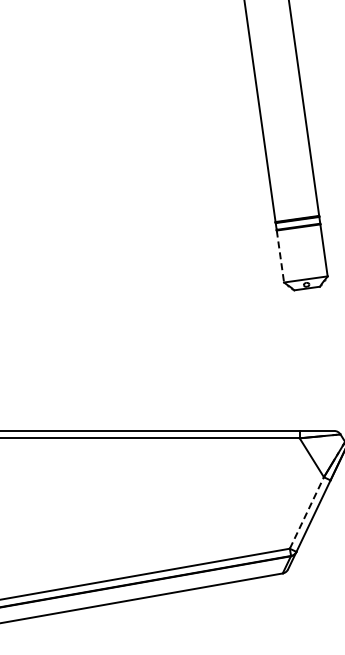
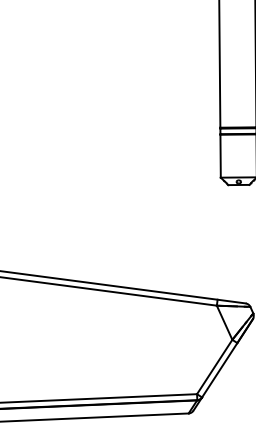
line: (280, 257) -> (220, 156), dashed -> solid
line: (306, 512) -> (214, 366), dashed -> solid

